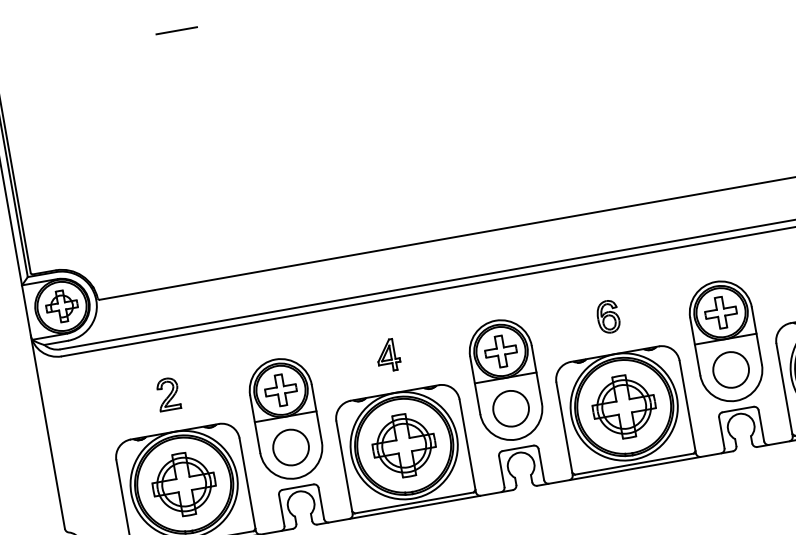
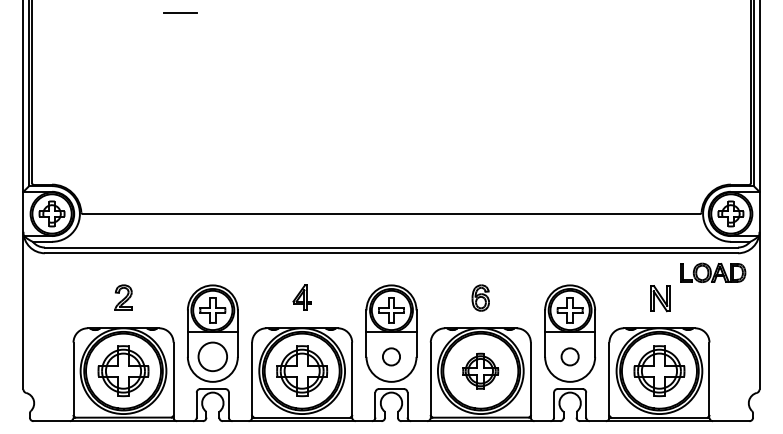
circle: (730, 369) -> (569, 356), size x0.6
part: (623, 407) -> (480, 371), size x0.7
circle: (511, 408) -> (391, 356), size x0.6

